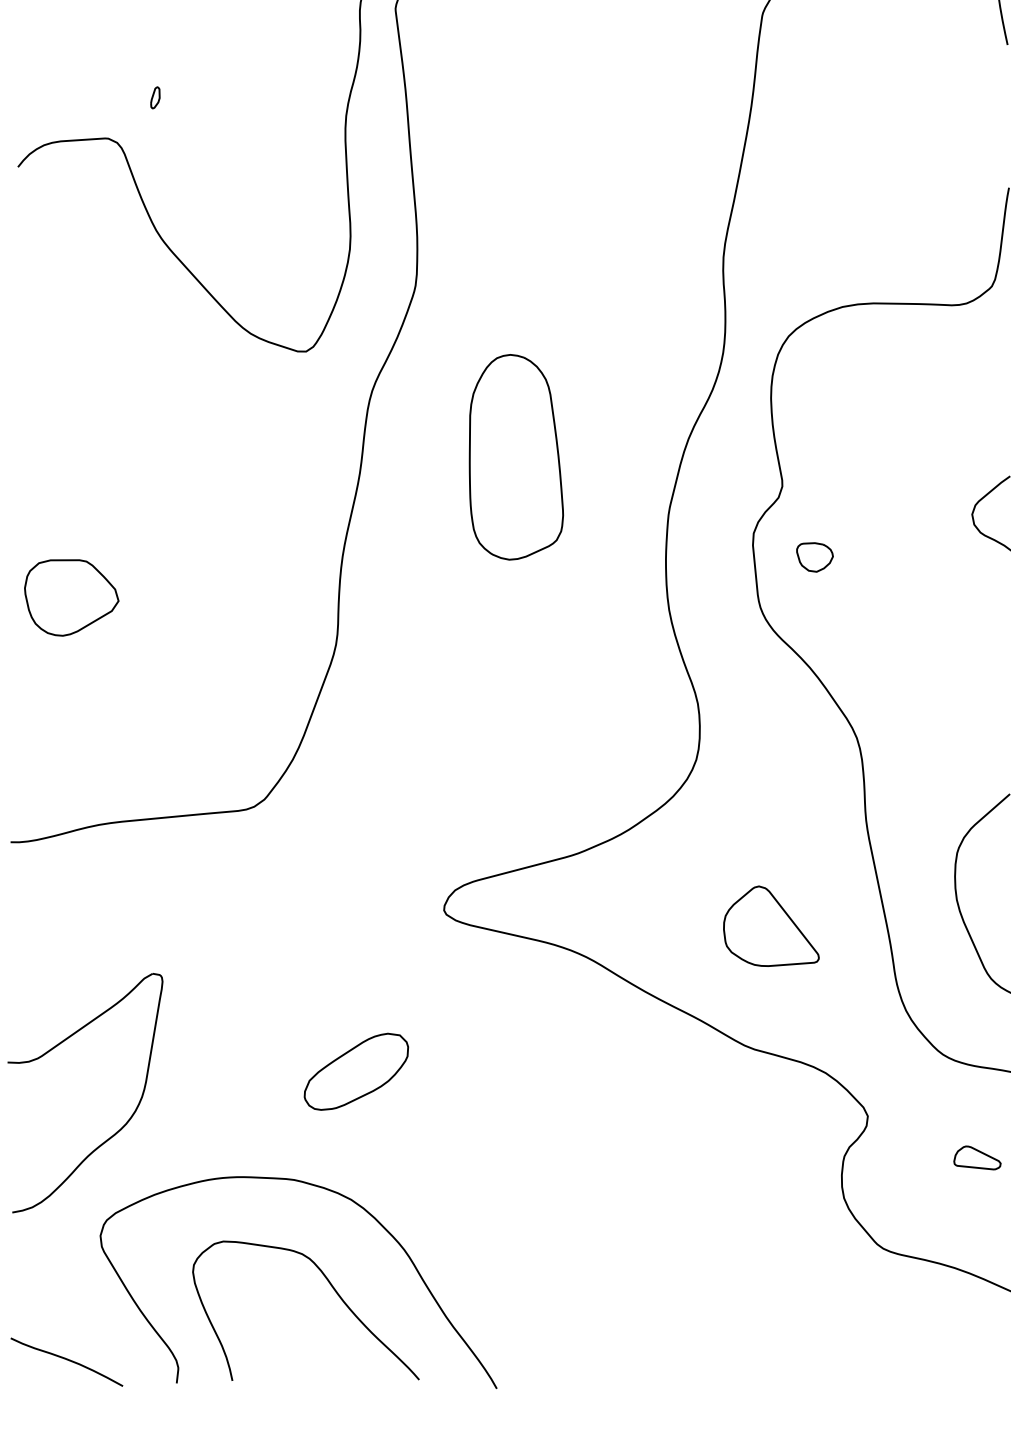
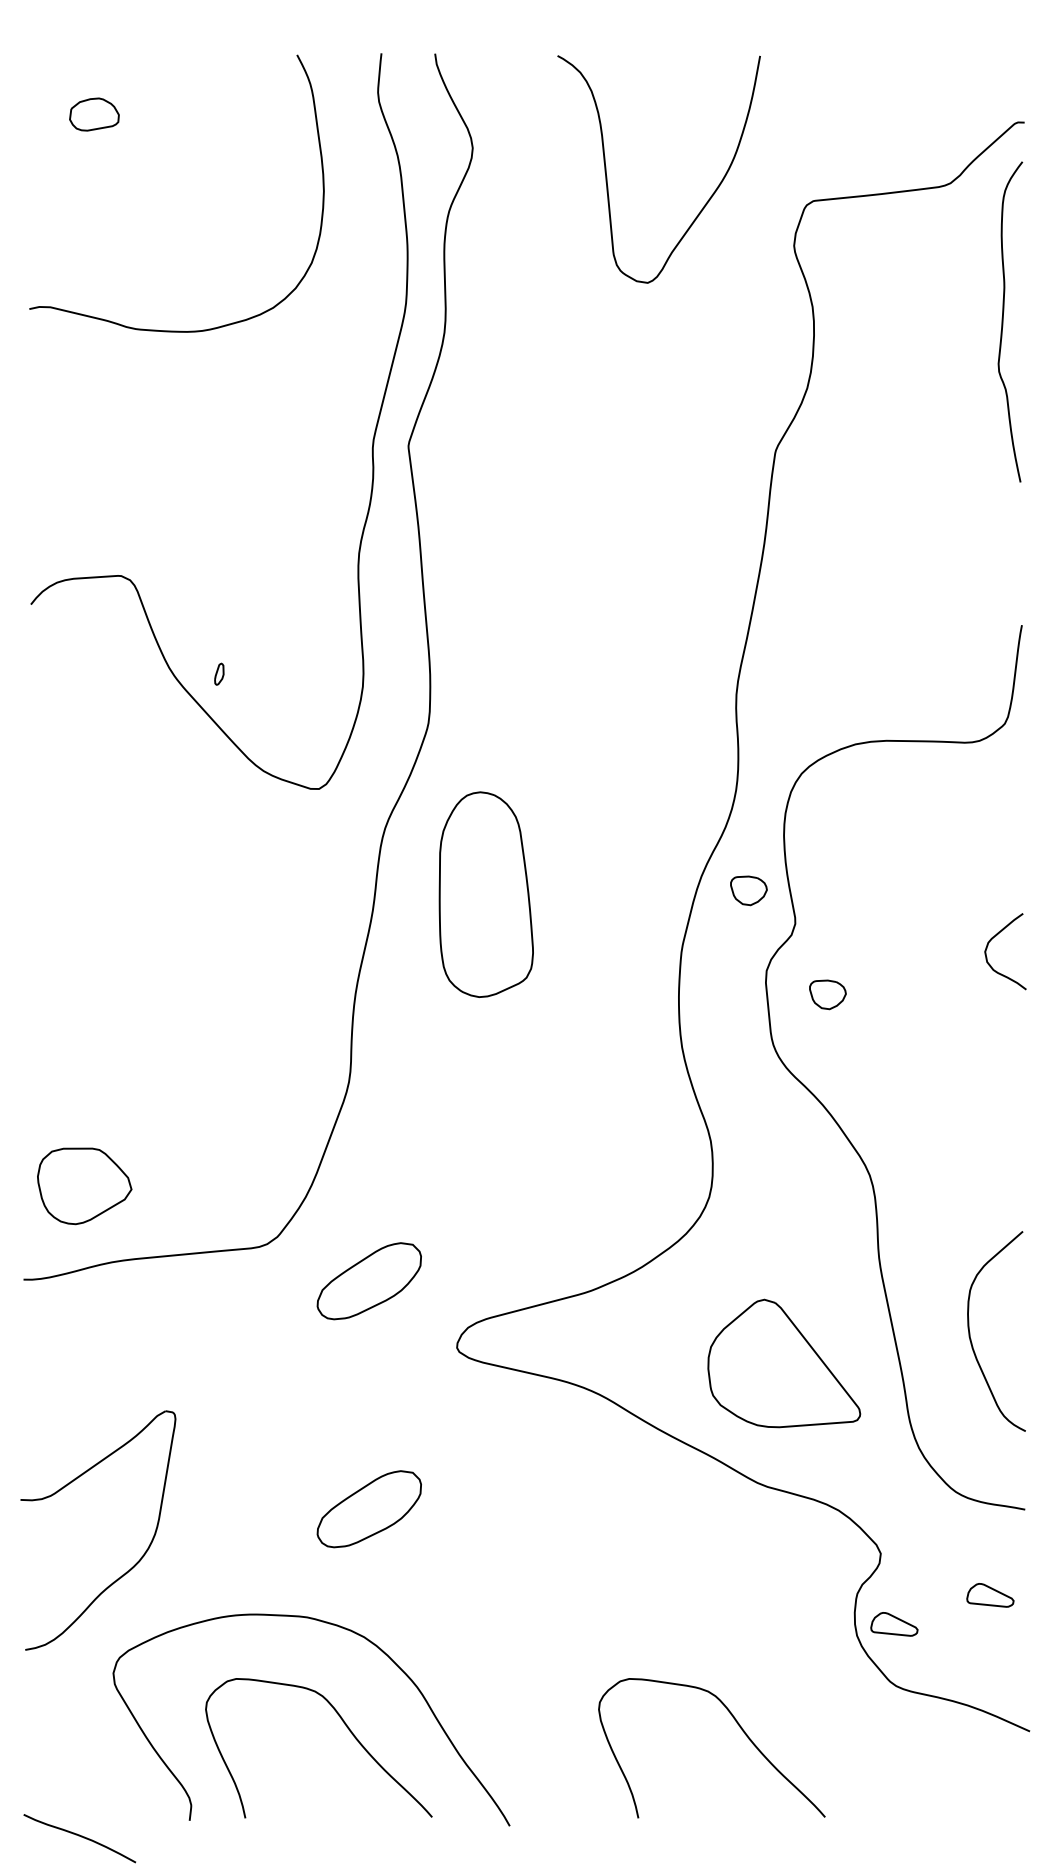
part: (155, 97) -> (219, 673), moved
part: (735, 453) -> (748, 890), added
part: (515, 457) -> (485, 894), moved
part: (71, 598) -> (84, 1186), moved
part: (355, 844) -> (368, 1281), added
part: (771, 926) -> (784, 1363), size x1.6
part: (881, 1187) -> (894, 1624), added
curve: (726, 1290) -> (739, 1727), added
curve: (66, 1360) -> (79, 1836), moved

